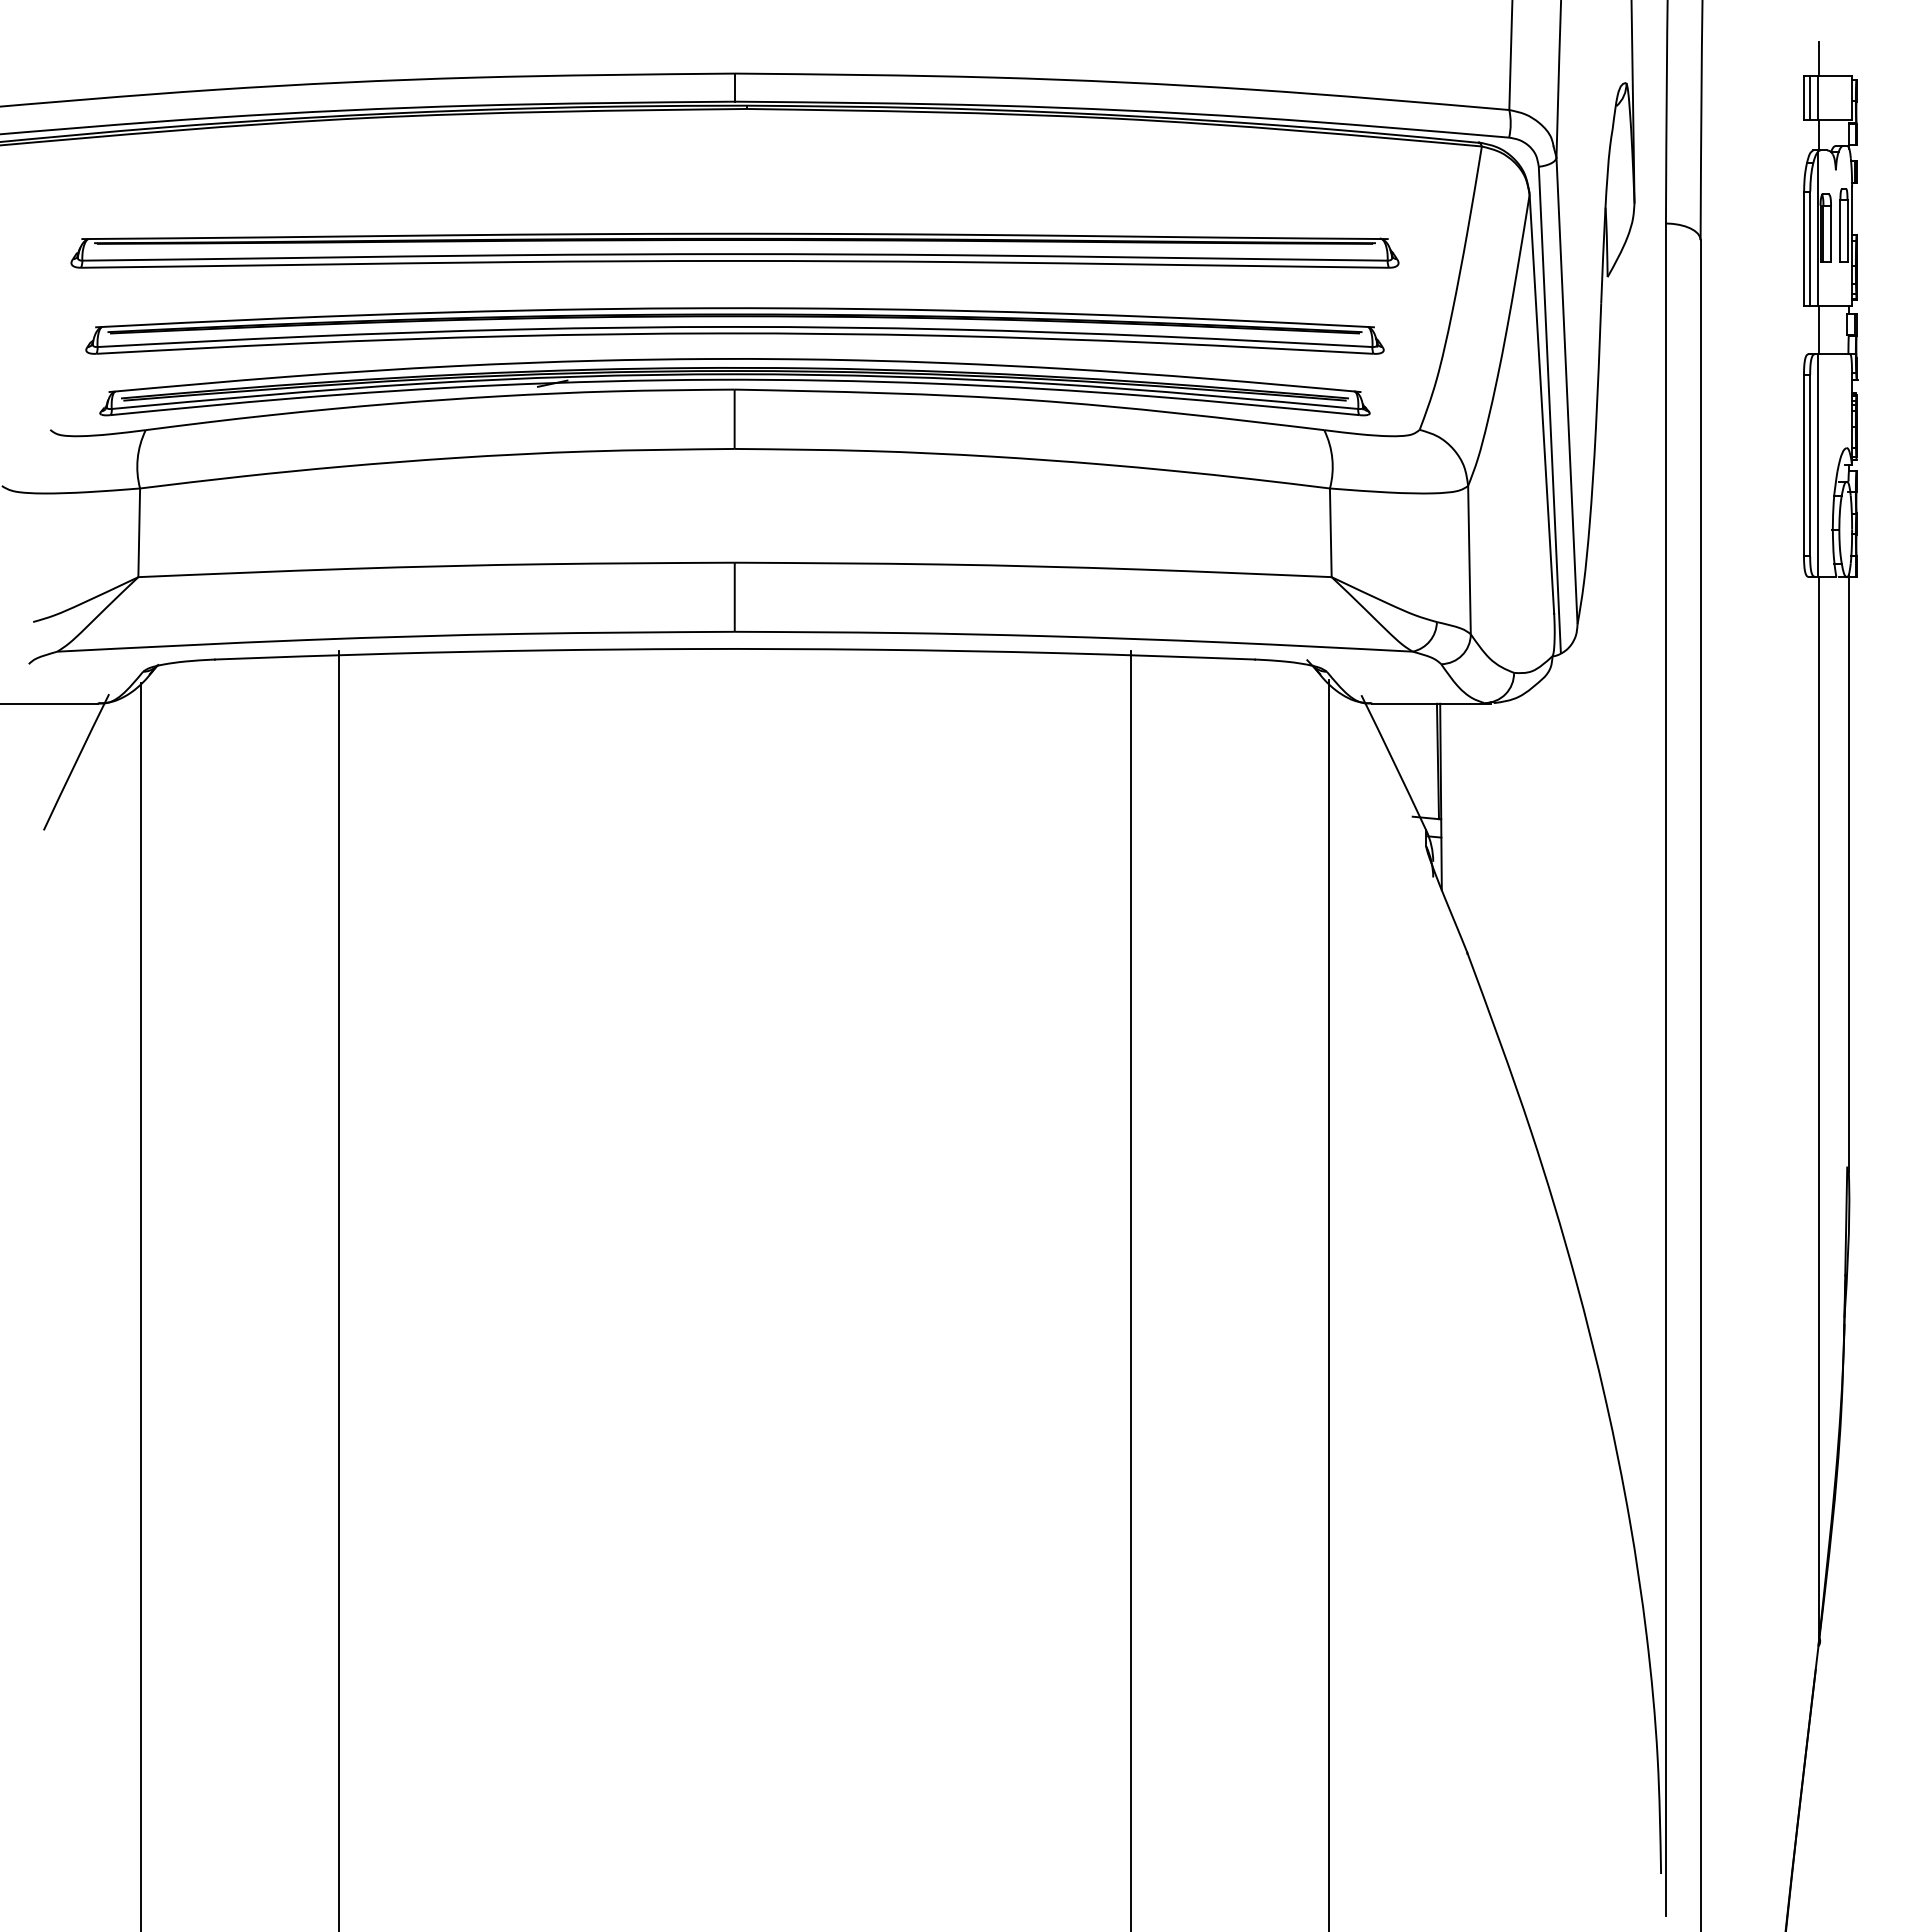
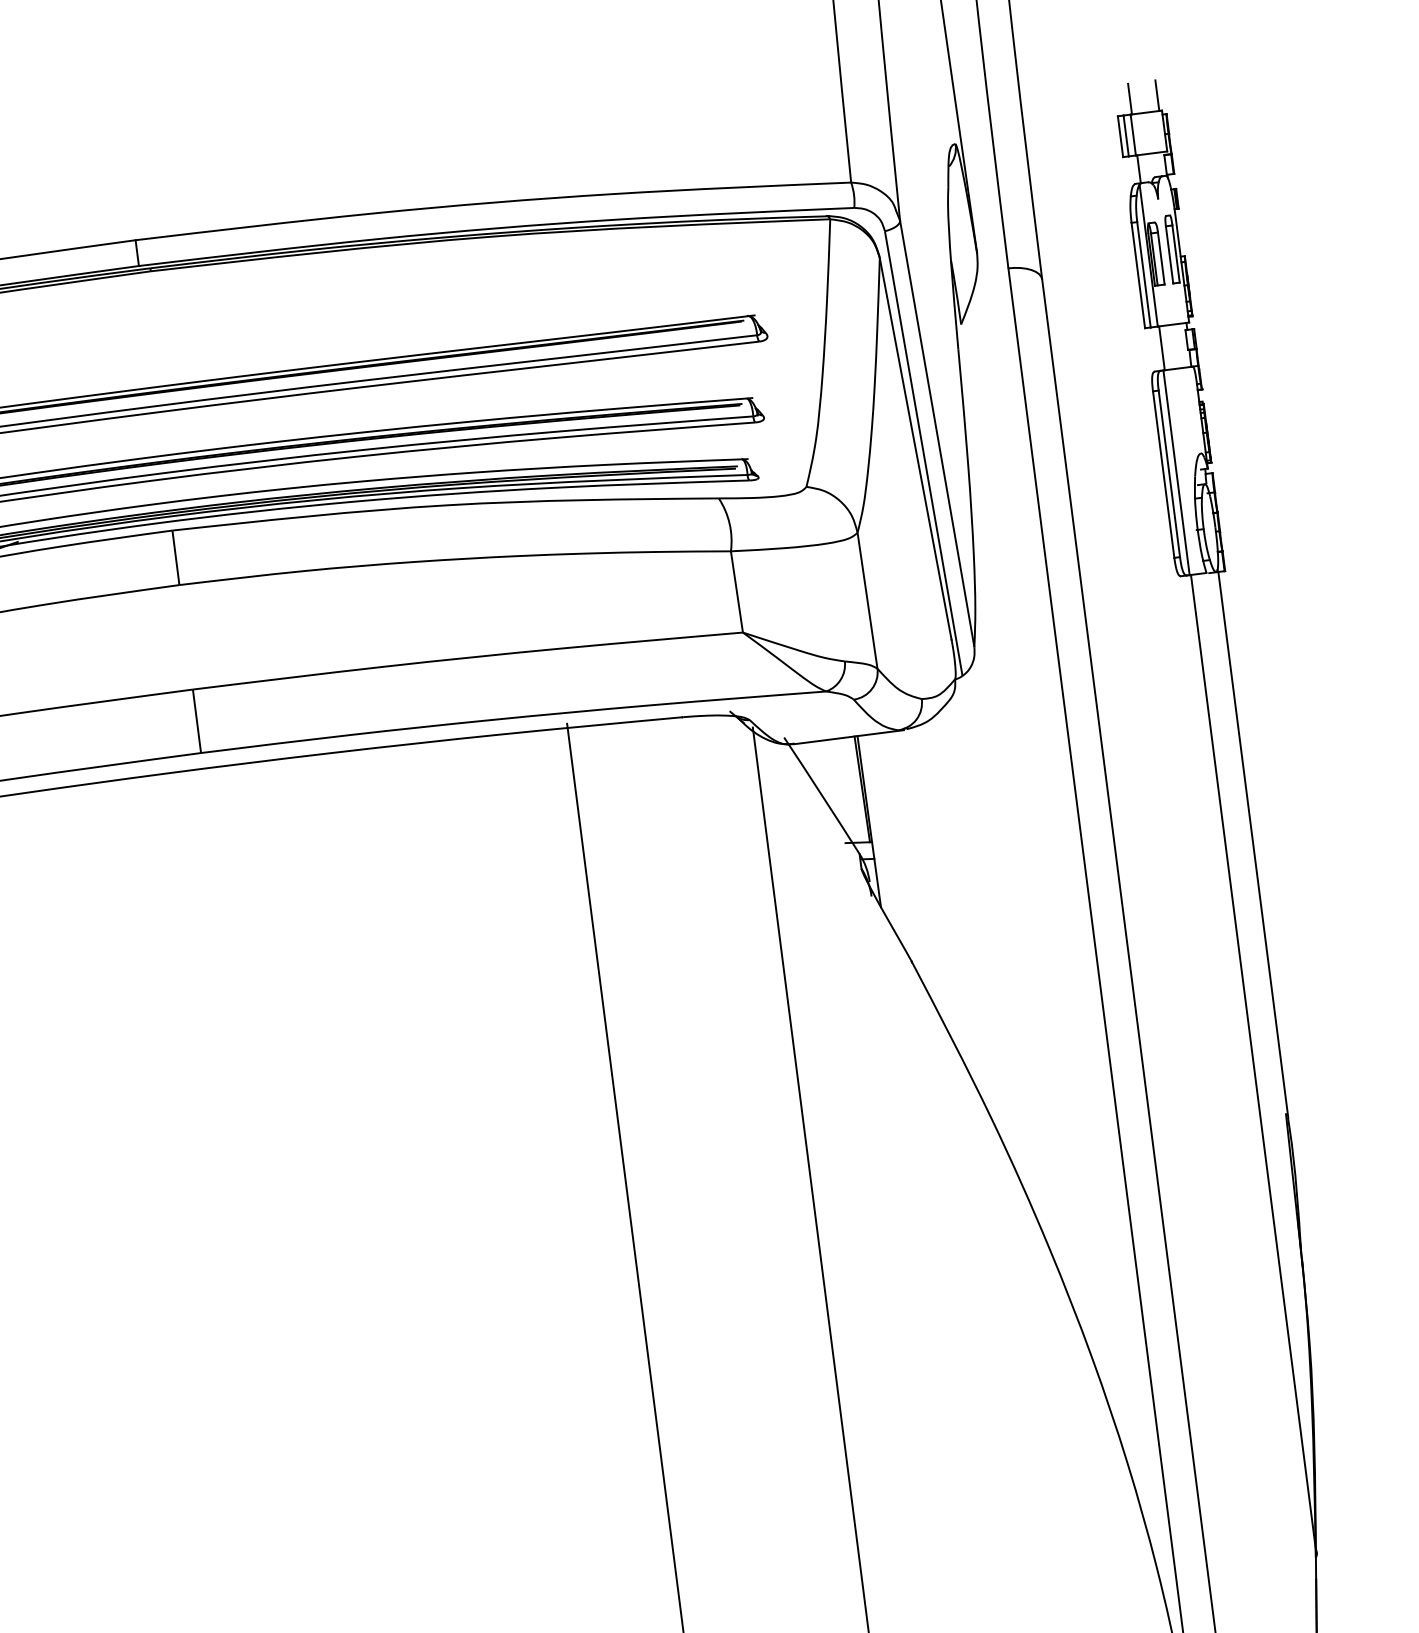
line: (1849, 58) -> (1157, 95), added

